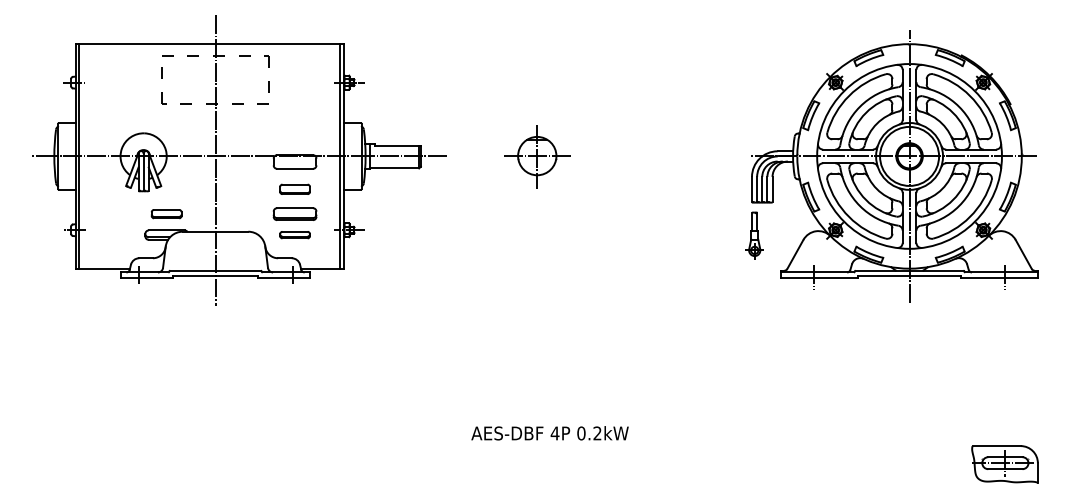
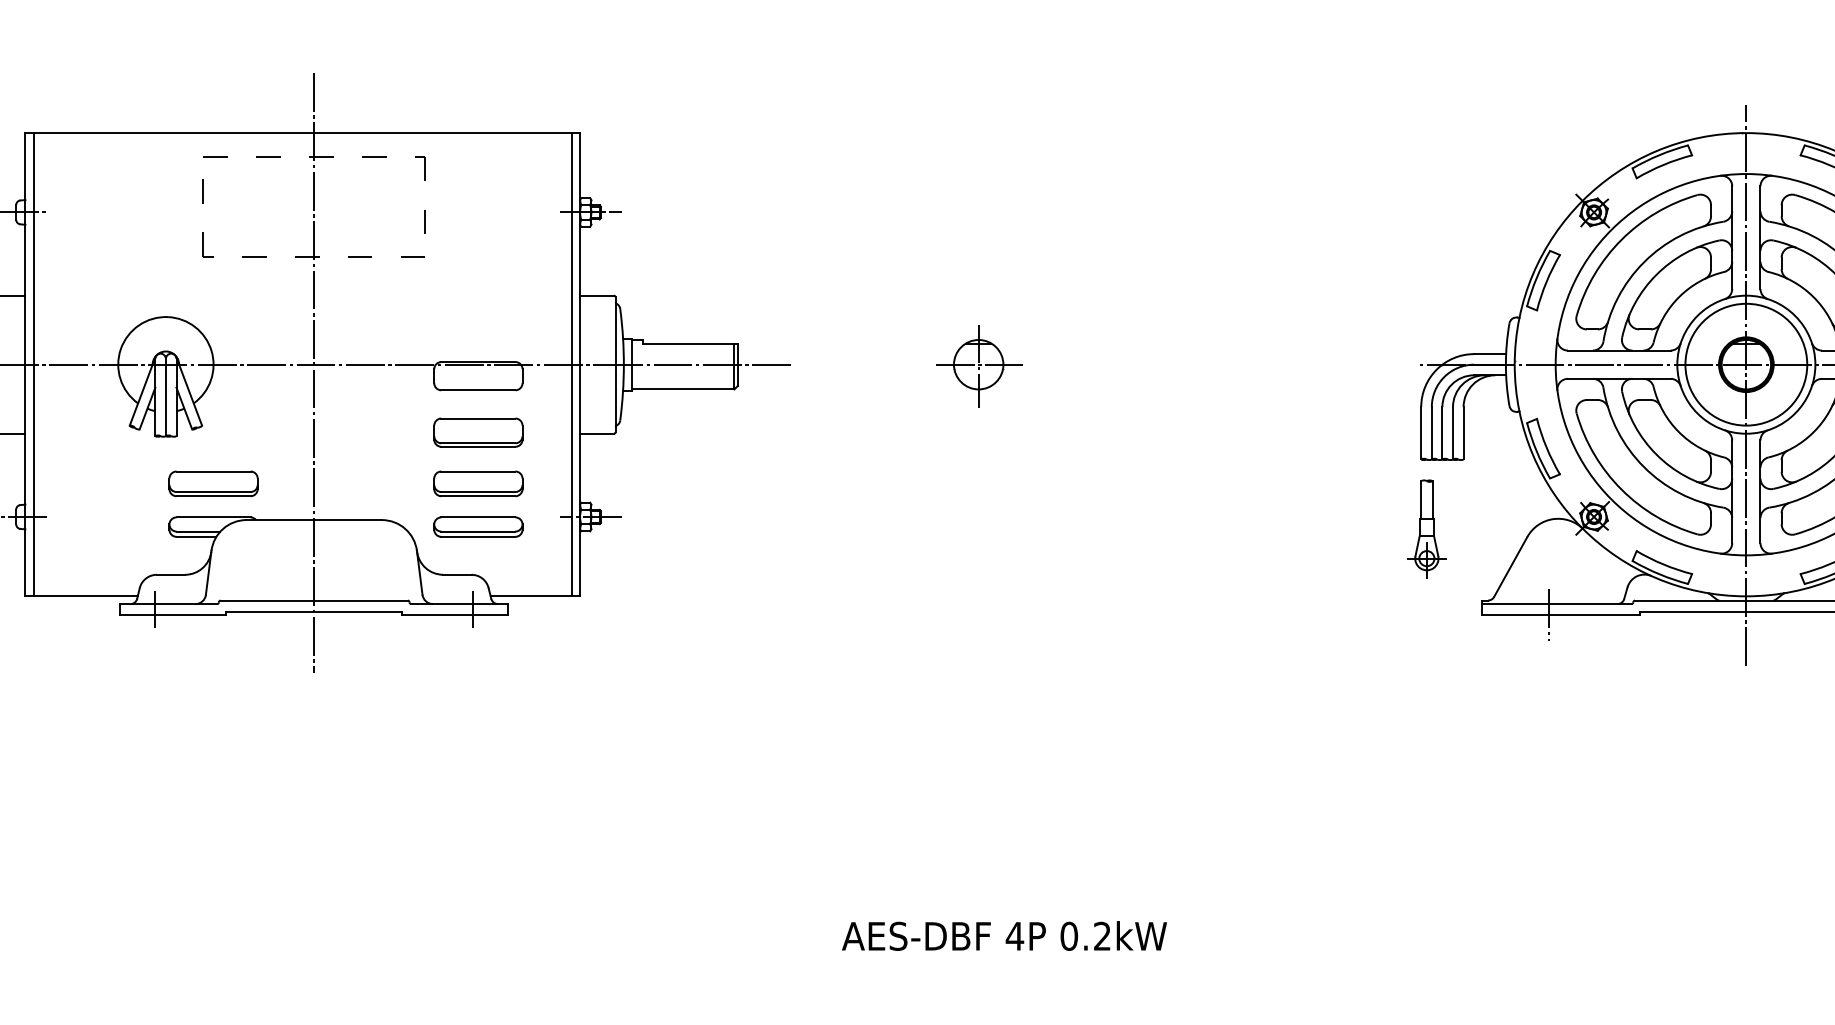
part: (537, 156) -> (978, 364), size x0.62
part: (294, 189) -> (477, 432), size x1.43
part: (166, 213) -> (213, 482), size x1.43
part: (294, 234) -> (477, 525), size x1.43

